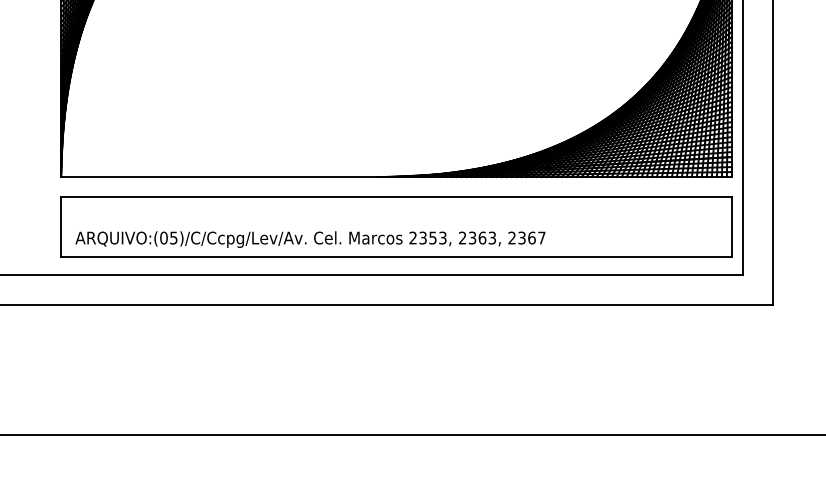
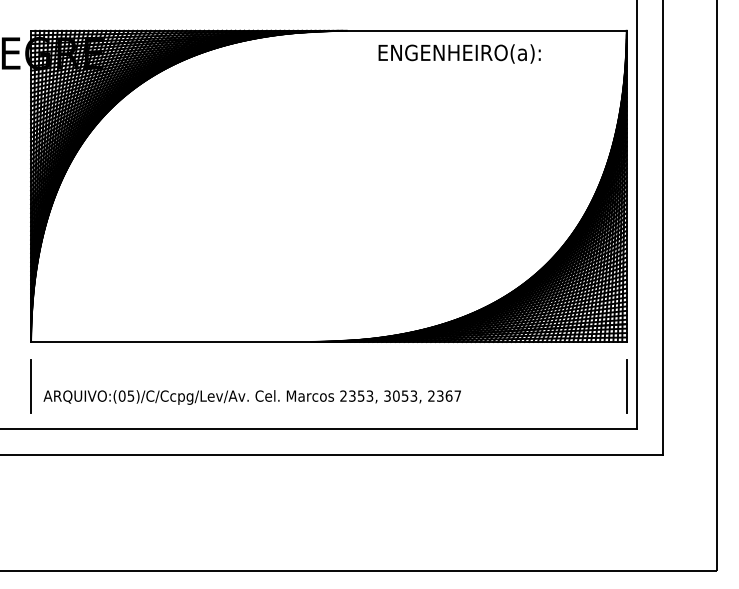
line: (396, 196) -> (328, 359), removed
text: (472, 237) -> (396, 395), 2363, -> 3053,
line: (396, 257) -> (328, 413), removed

